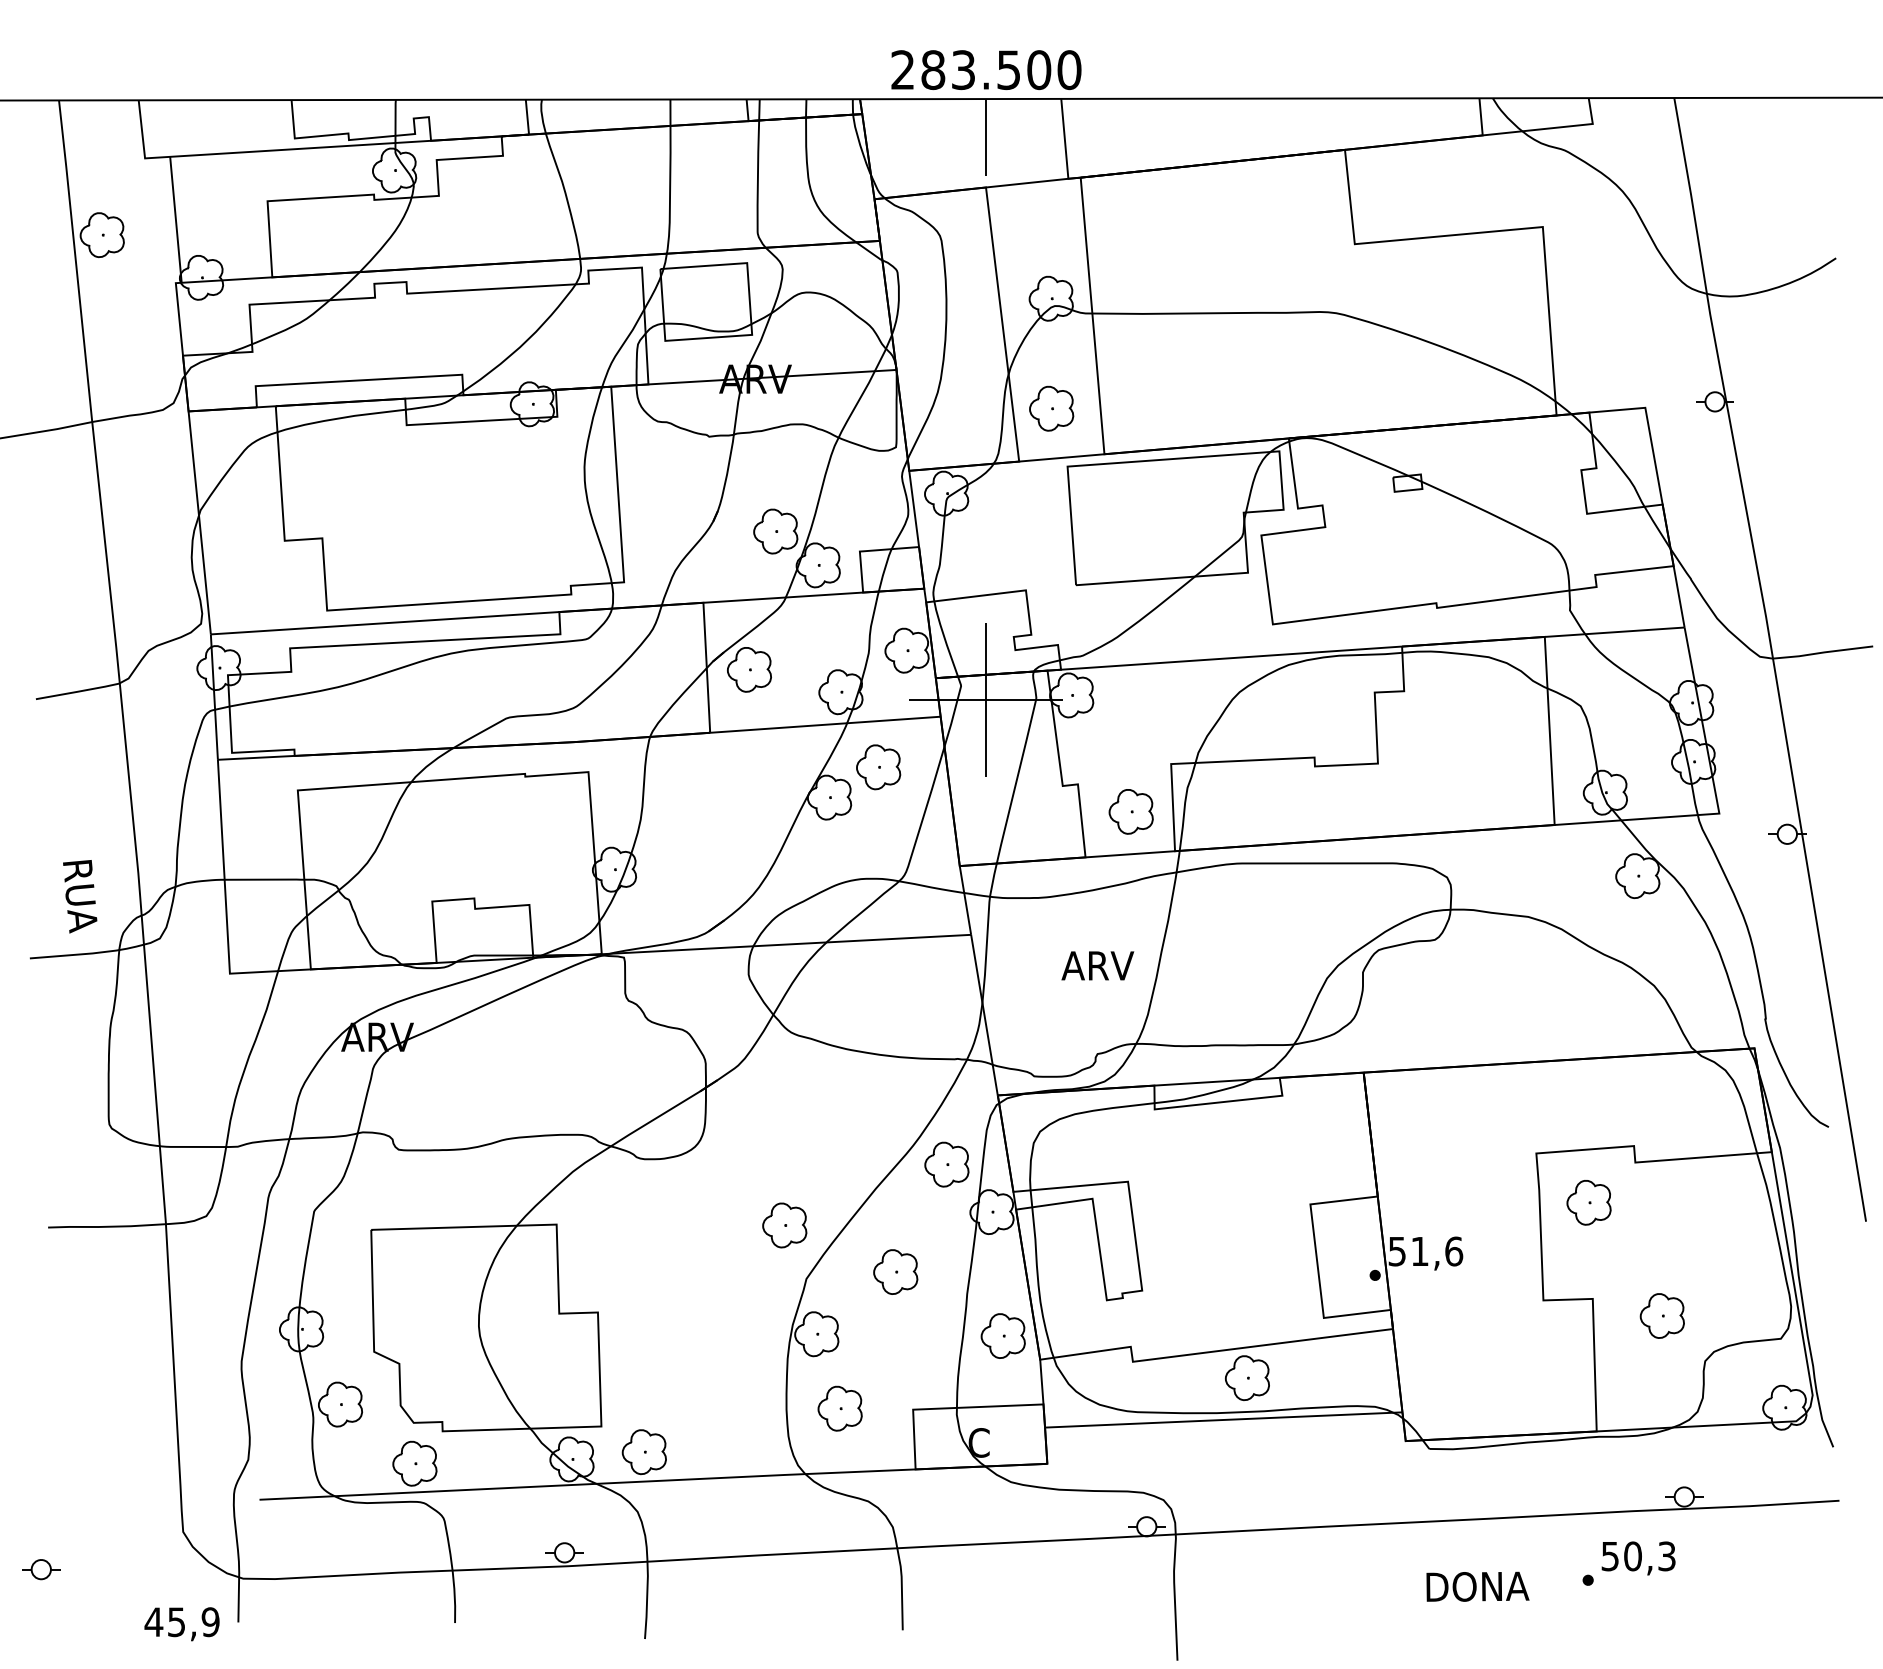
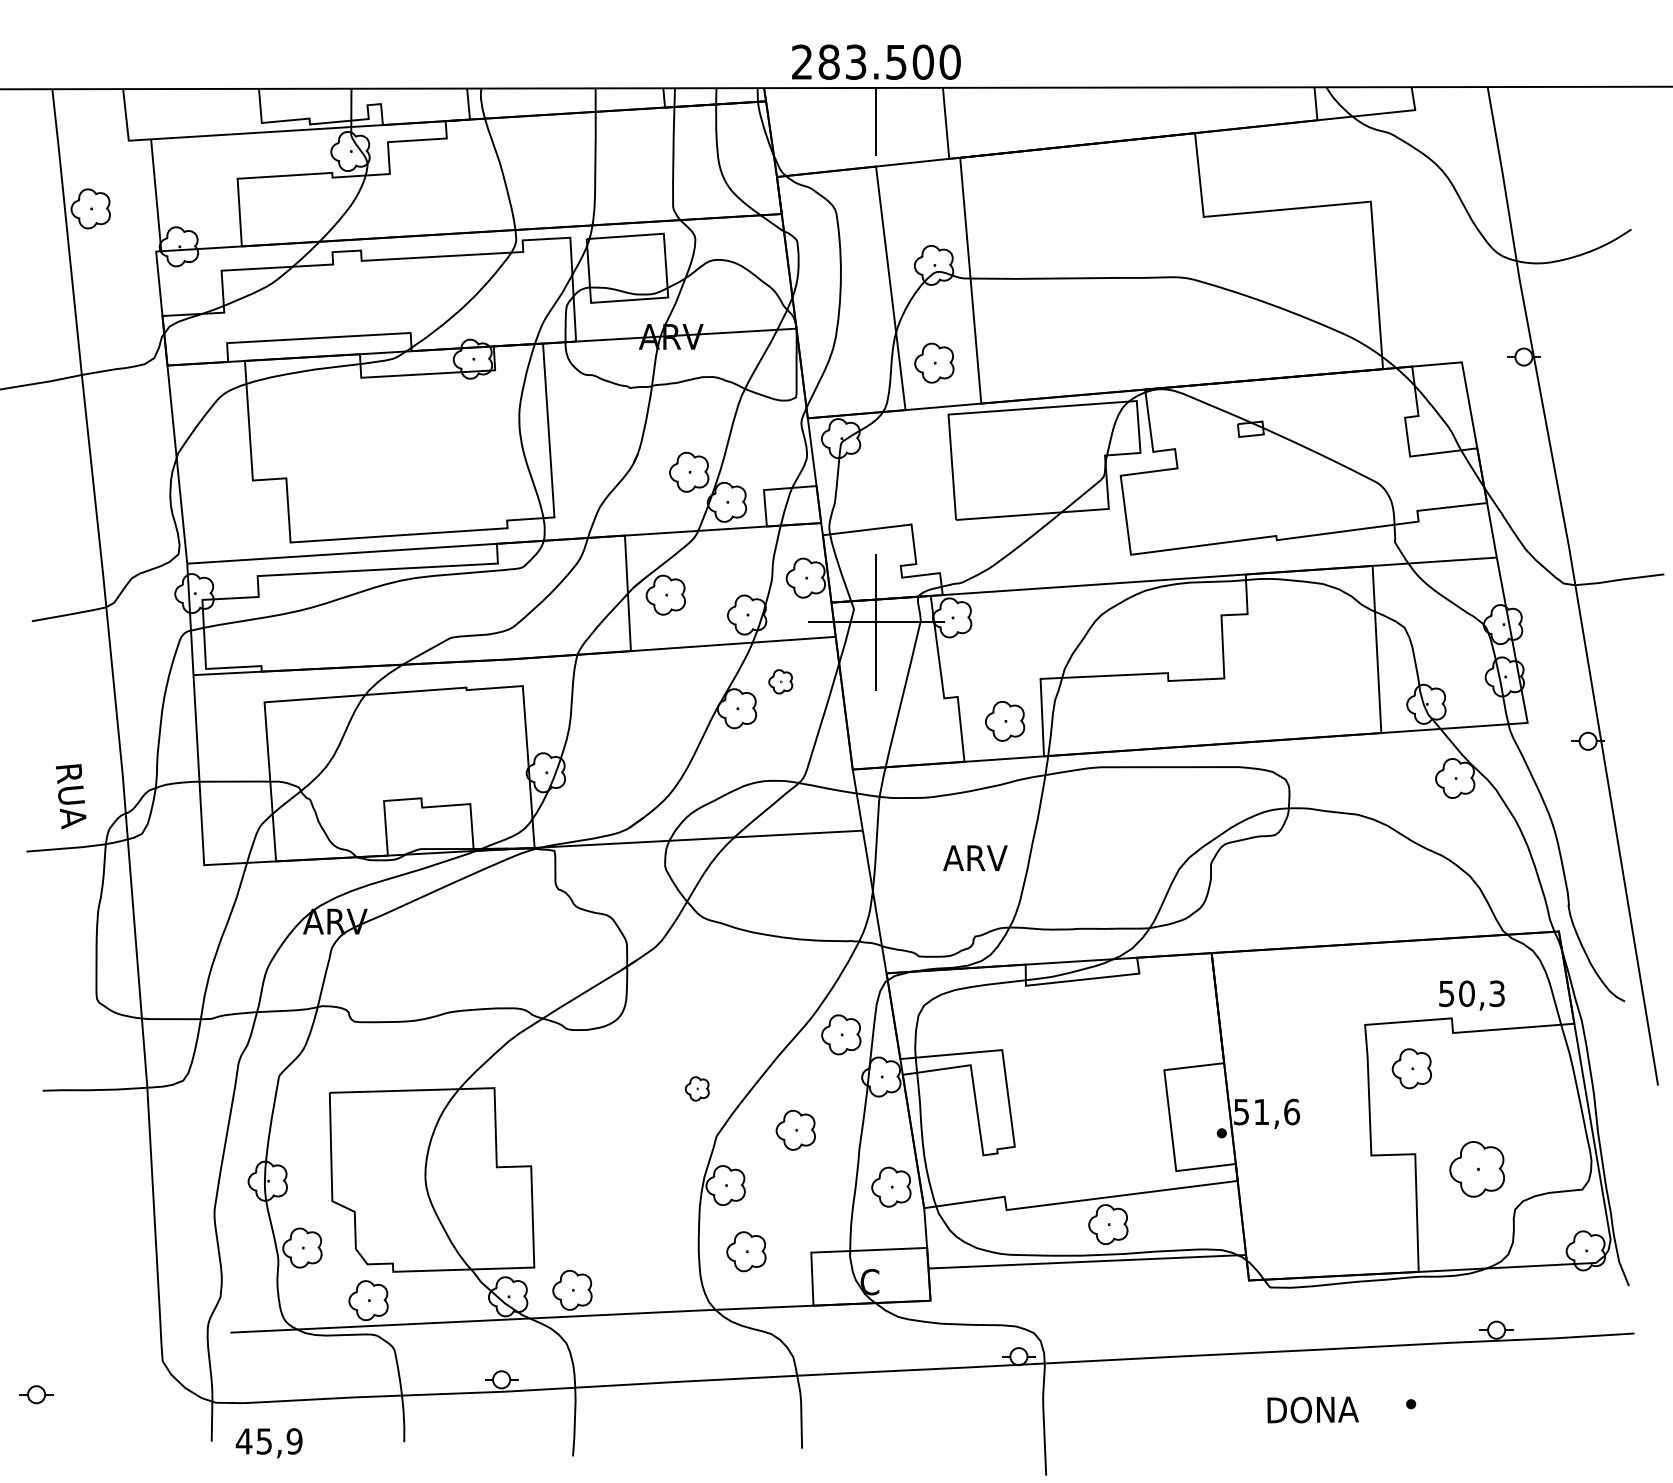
part: (878, 767) -> (780, 681), size x0.6
part: (784, 1225) -> (696, 1088), size x0.6
part: (1661, 1315) -> (1476, 1168), size x1.4
text: (1638, 1558) -> (1471, 995), moved
text: (181, 1624) -> (268, 1443), moved

